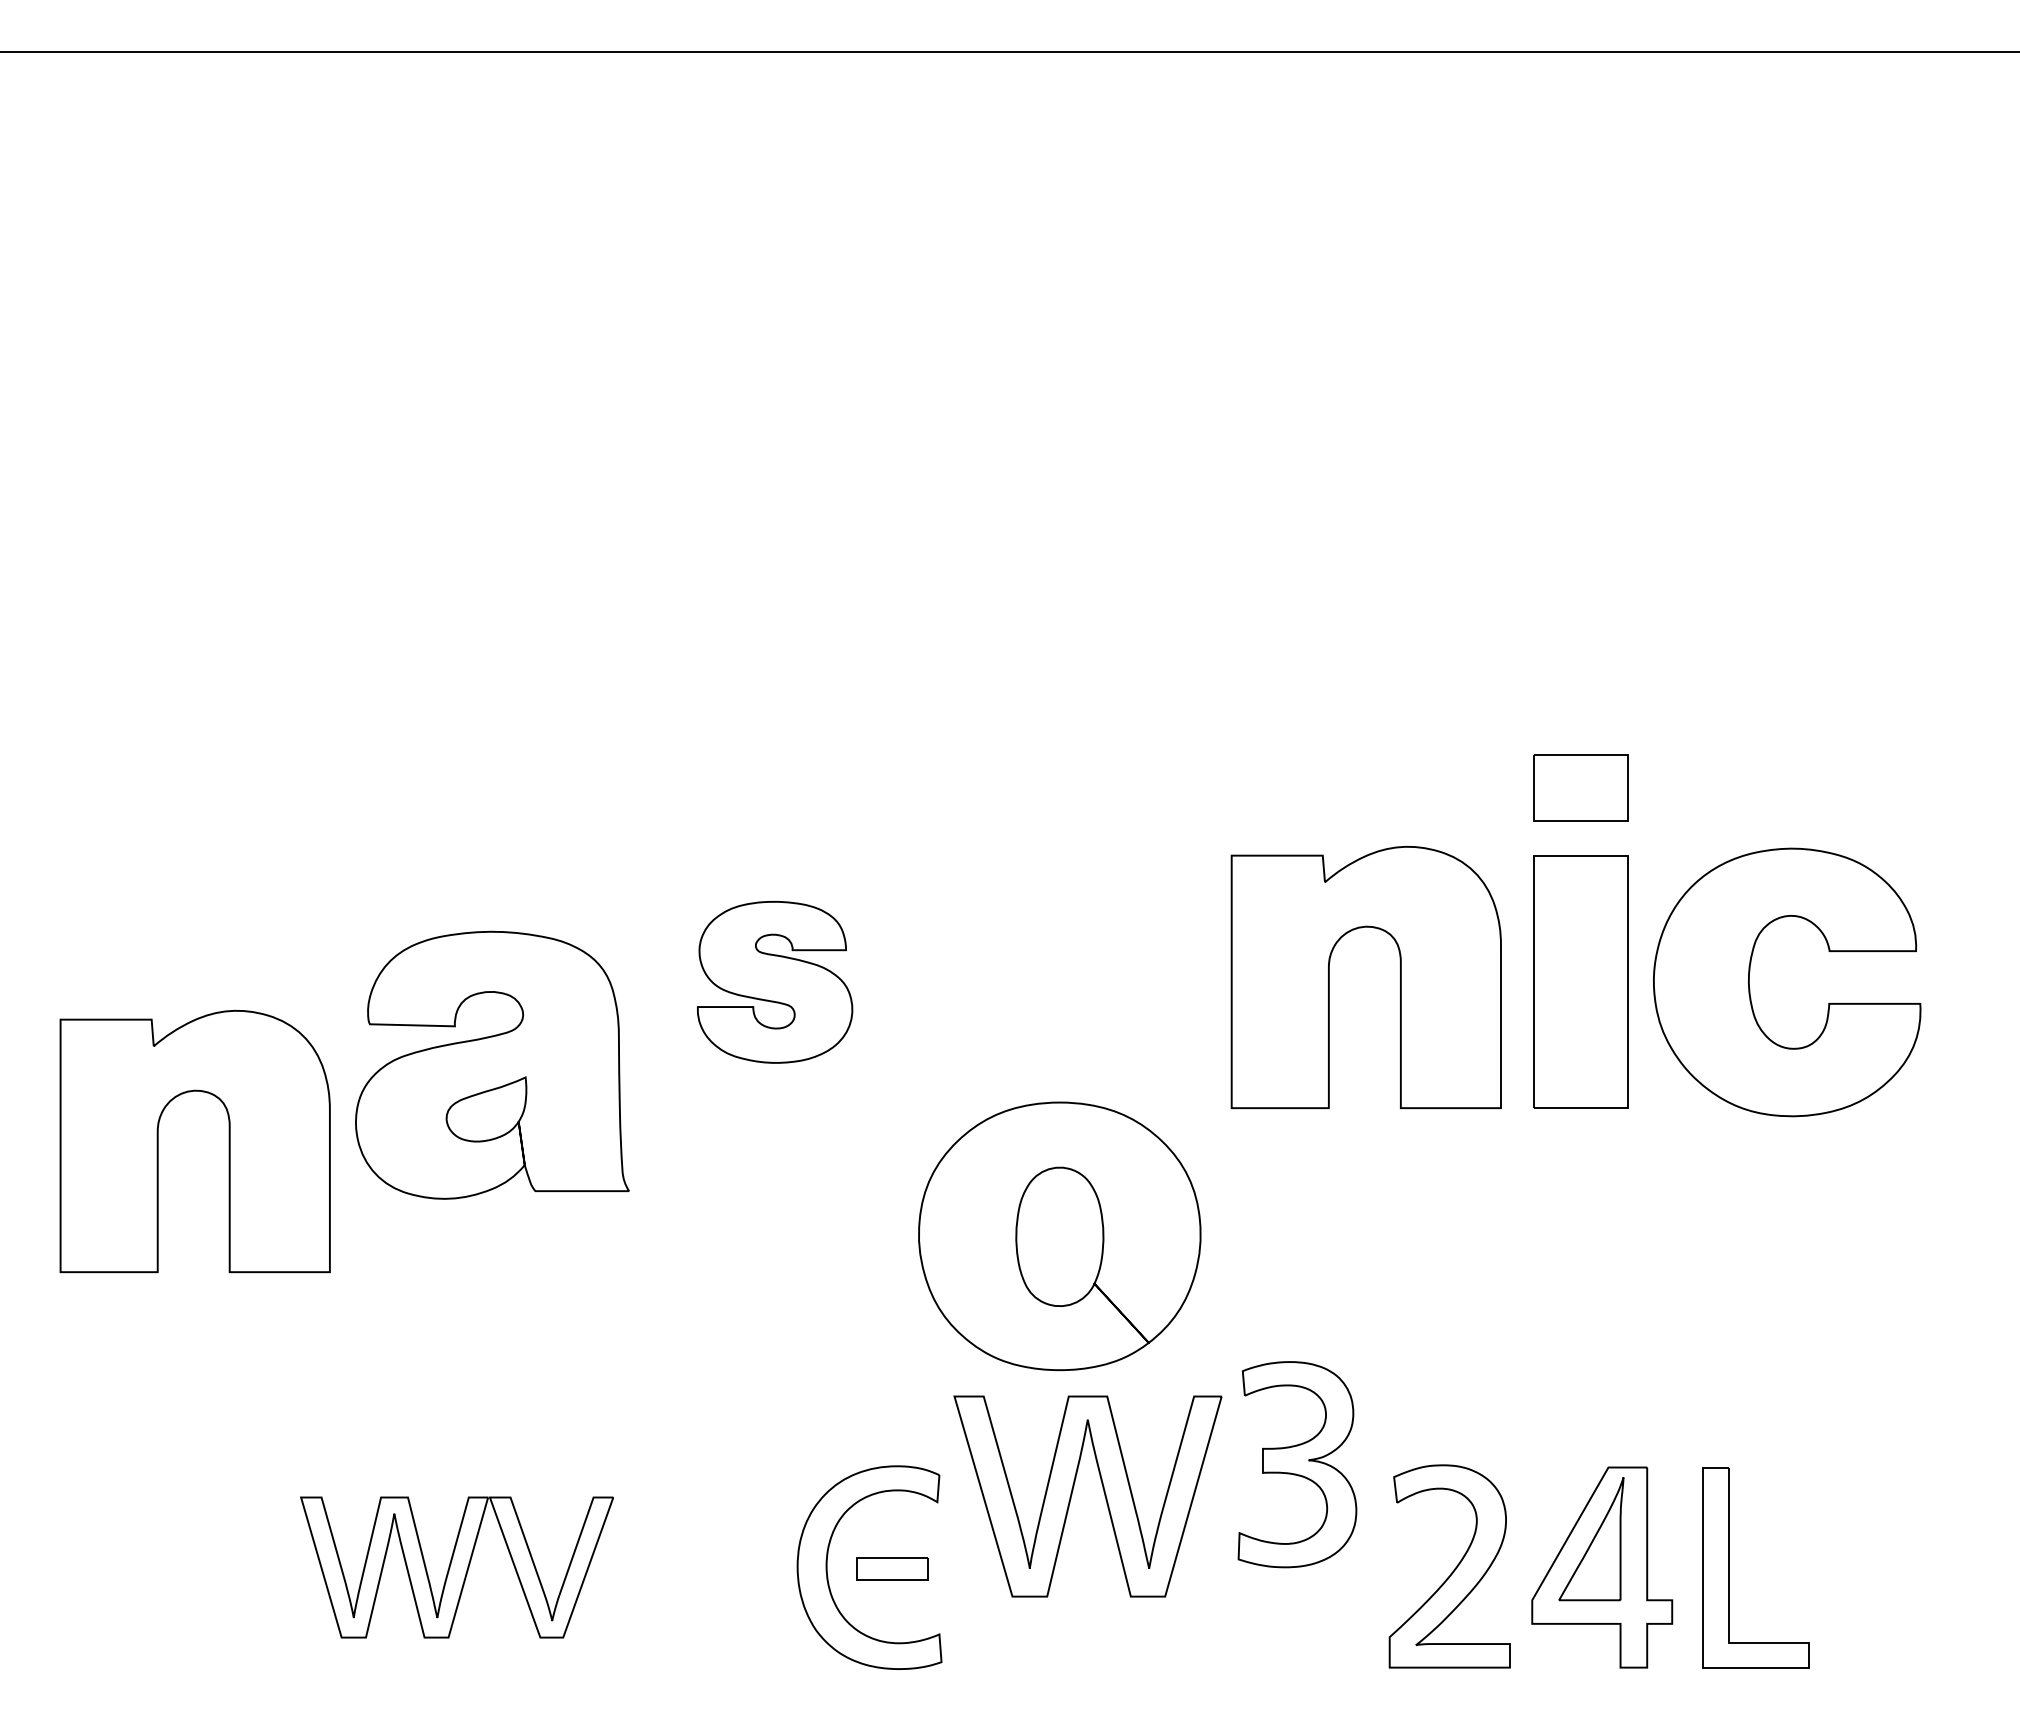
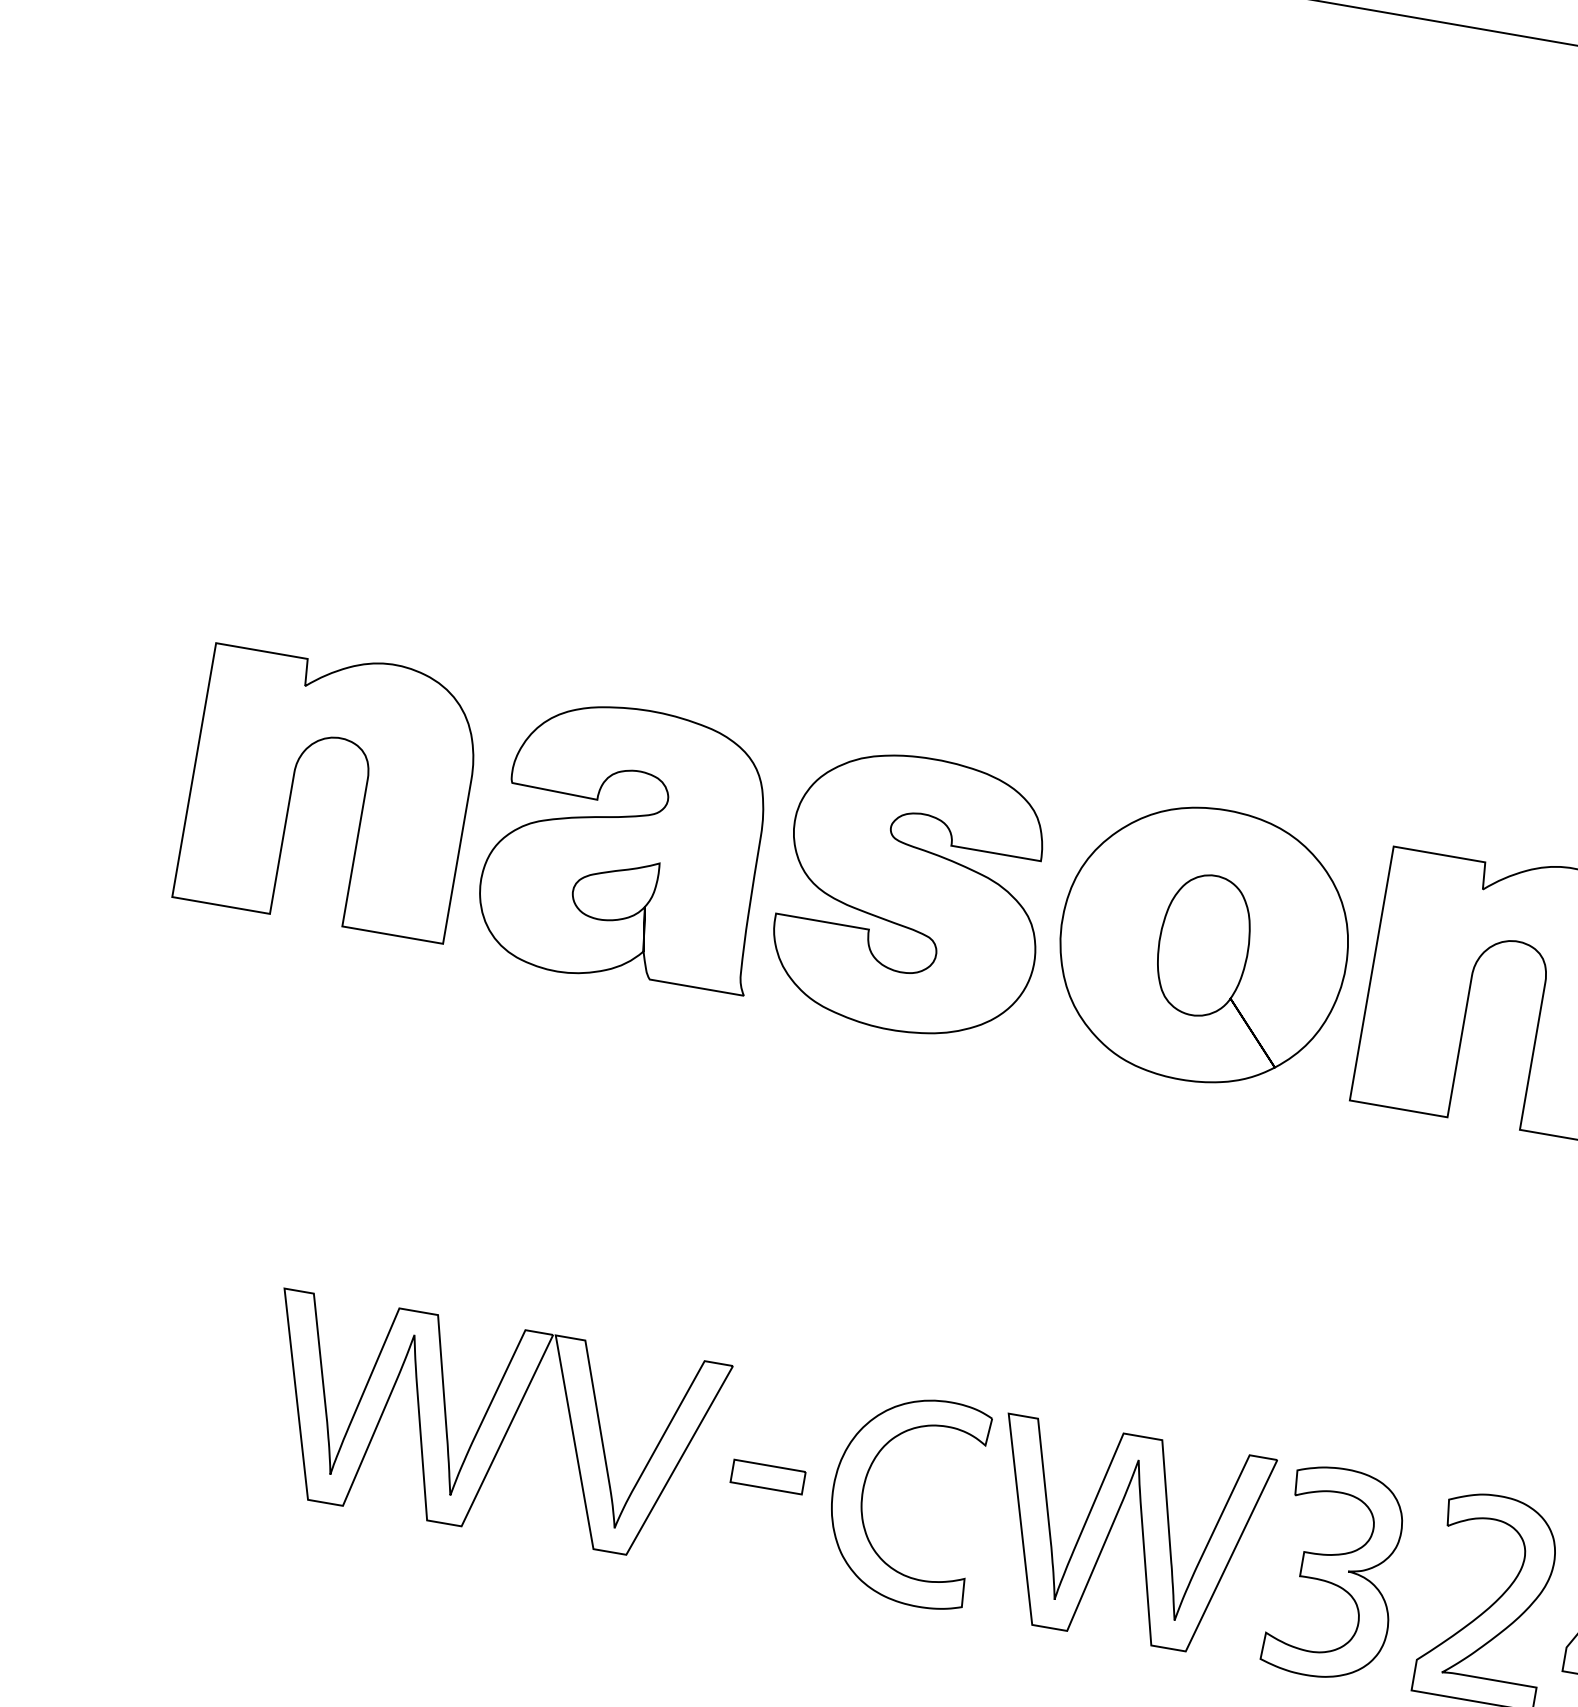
part: (774, 982) -> (911, 894), size x1.67
part: (492, 1064) -> (628, 844), moved
part: (228, 1141) -> (363, 794), moved
part: (1059, 1236) -> (1203, 945), moved
part: (1297, 1464) -> (1336, 1573), moved
part: (1072, 1495) -> (1110, 1533), moved
part: (456, 1567) -> (490, 1427), size x1.43
part: (892, 1568) -> (767, 1476), moved

